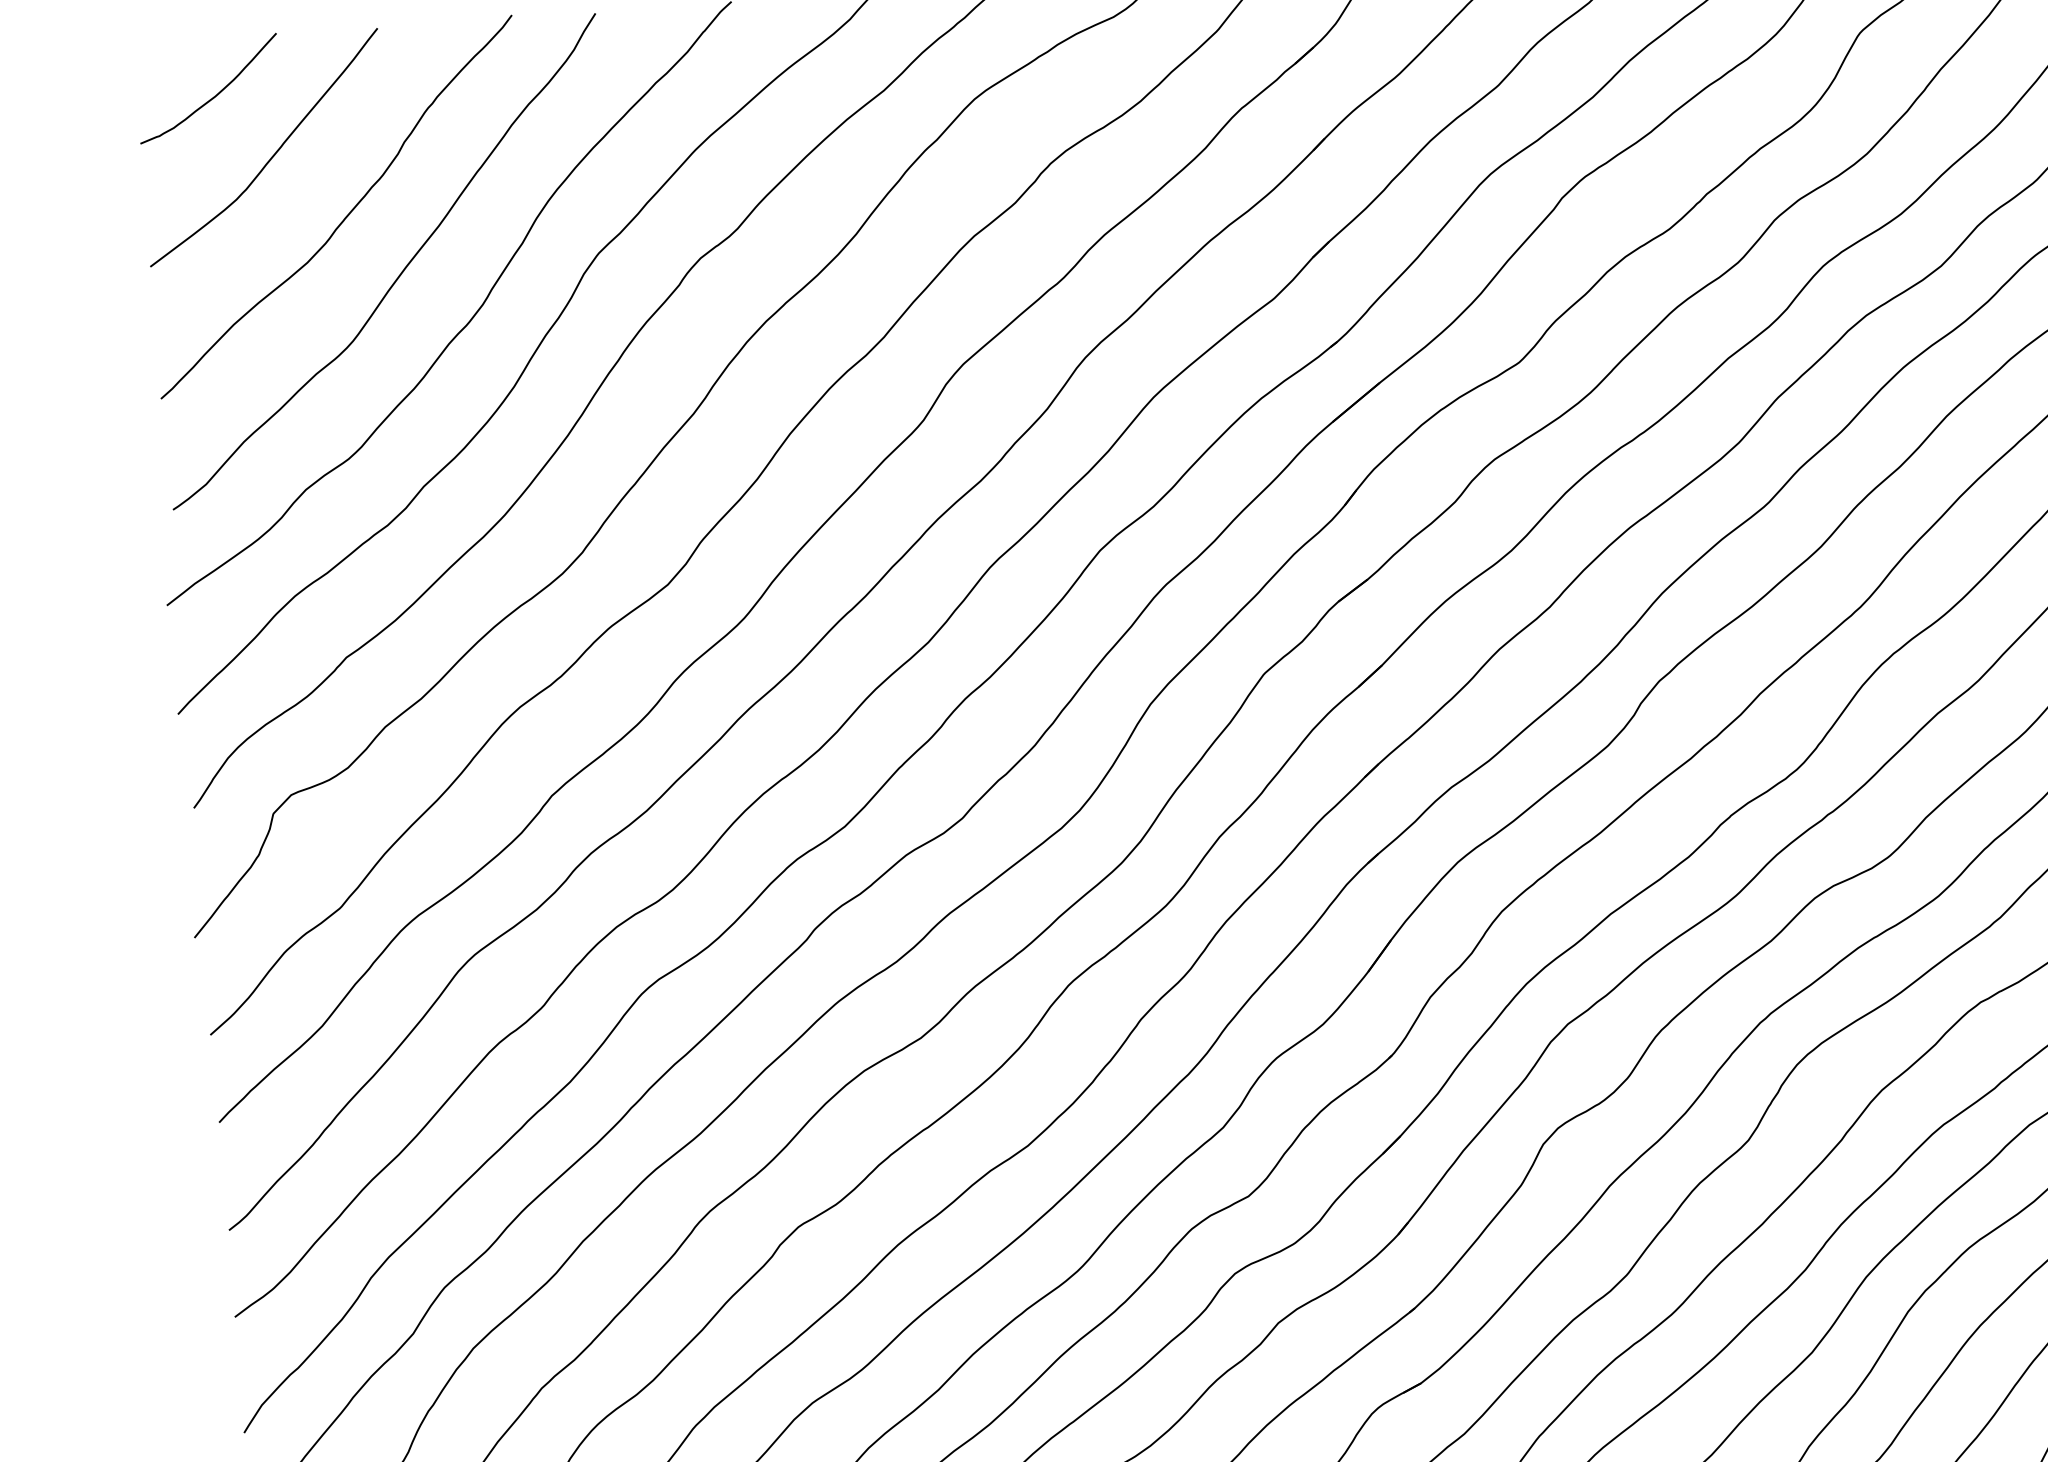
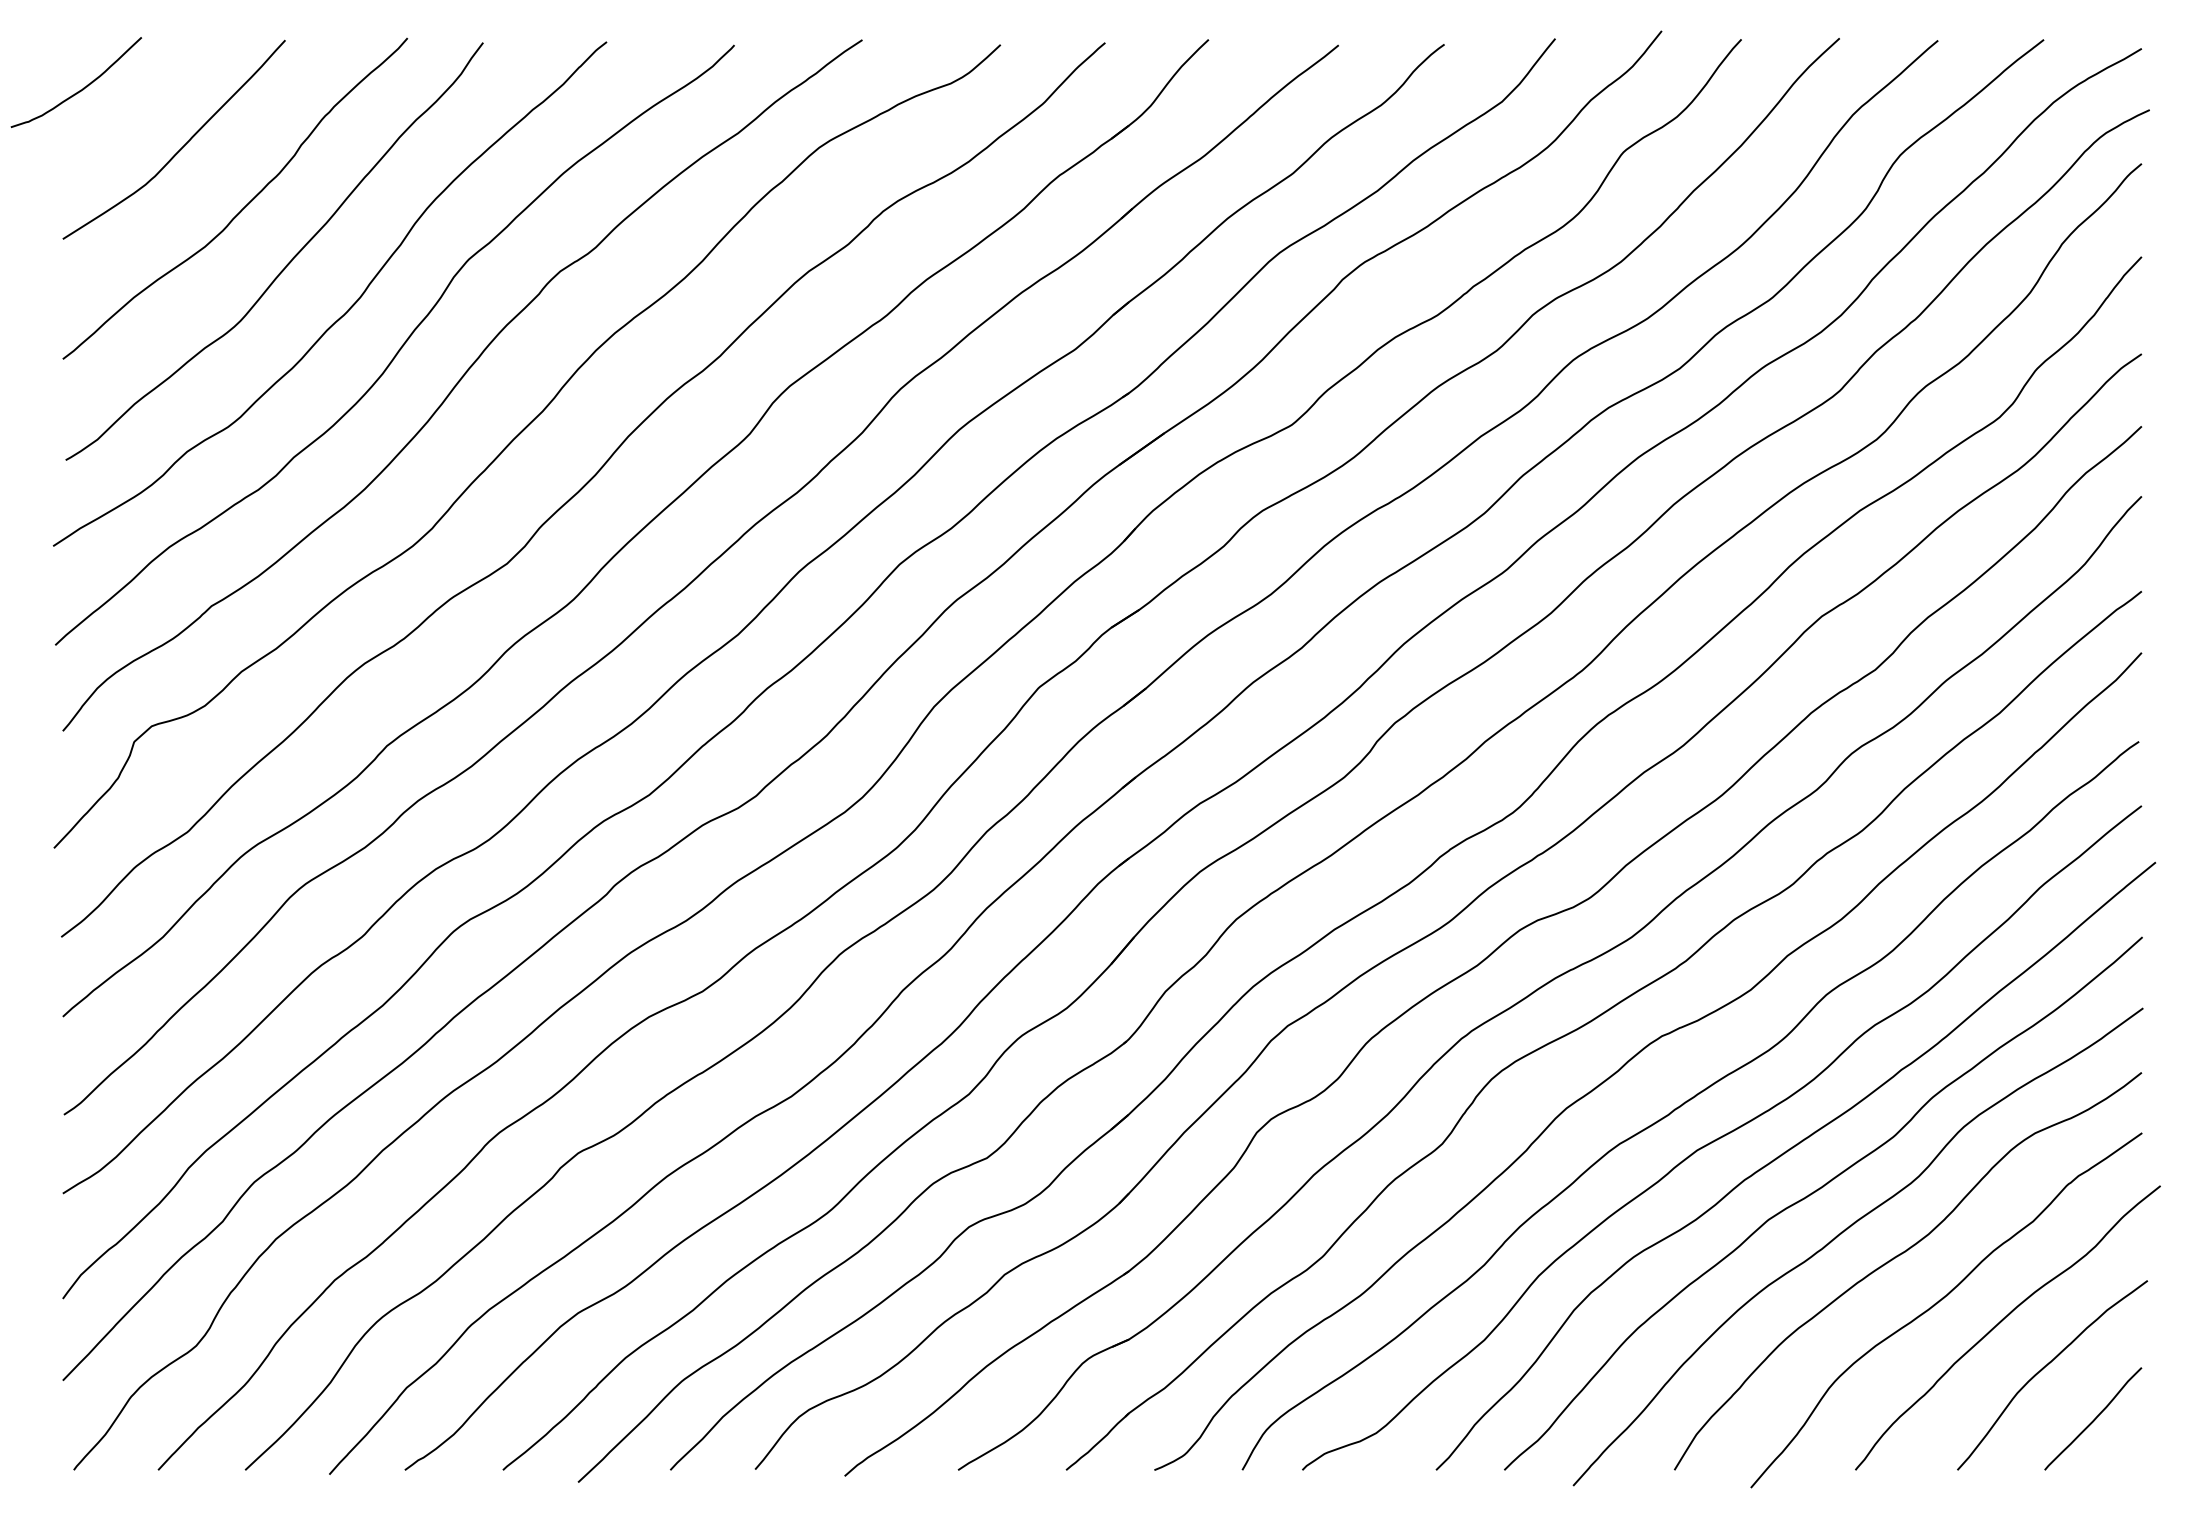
curve: (213, 96) -> (80, 89), moved

